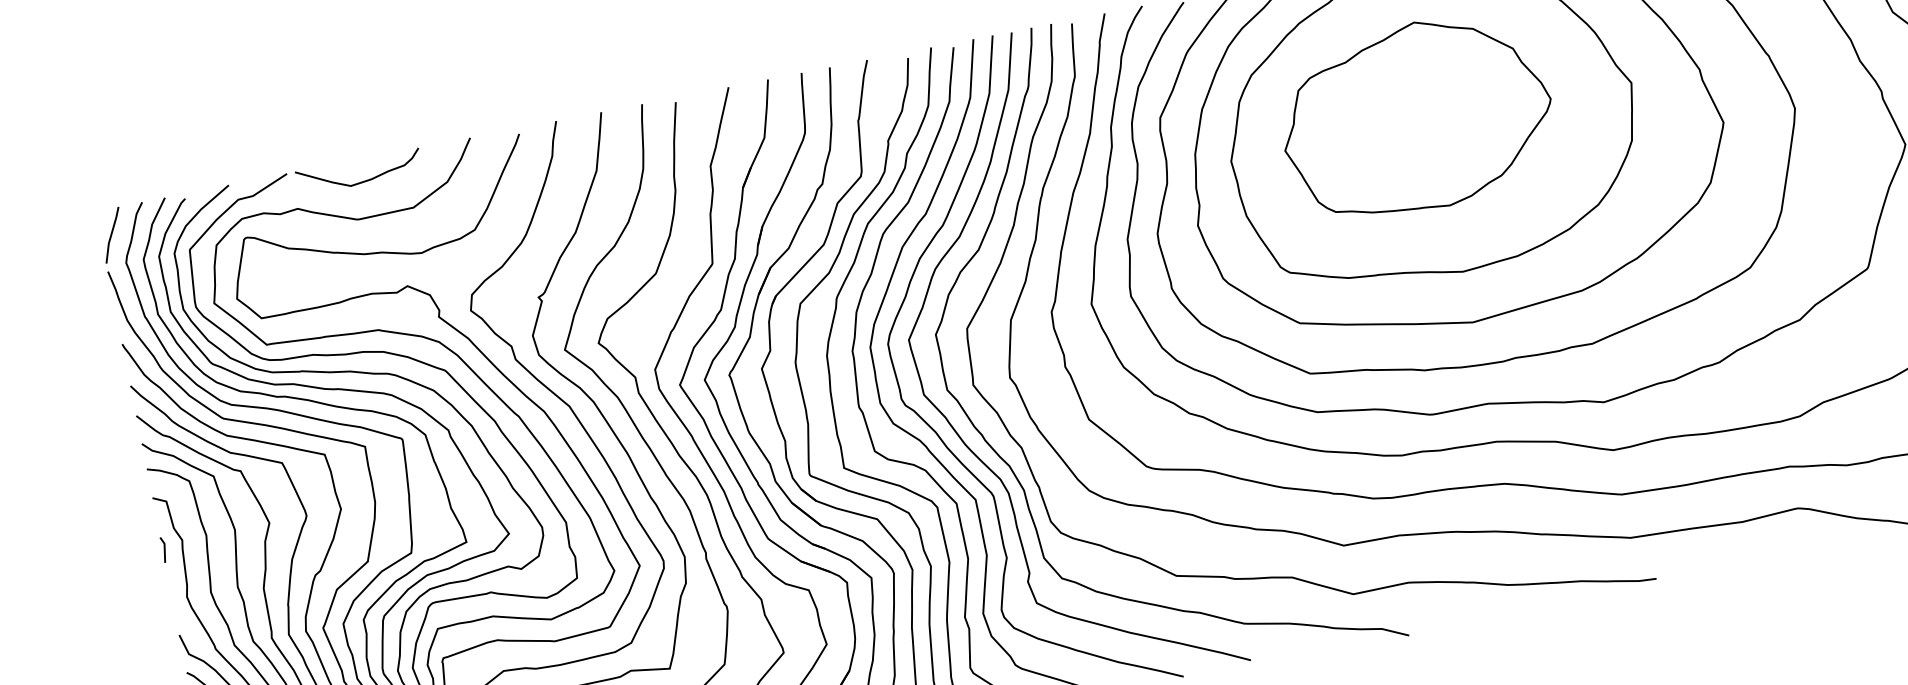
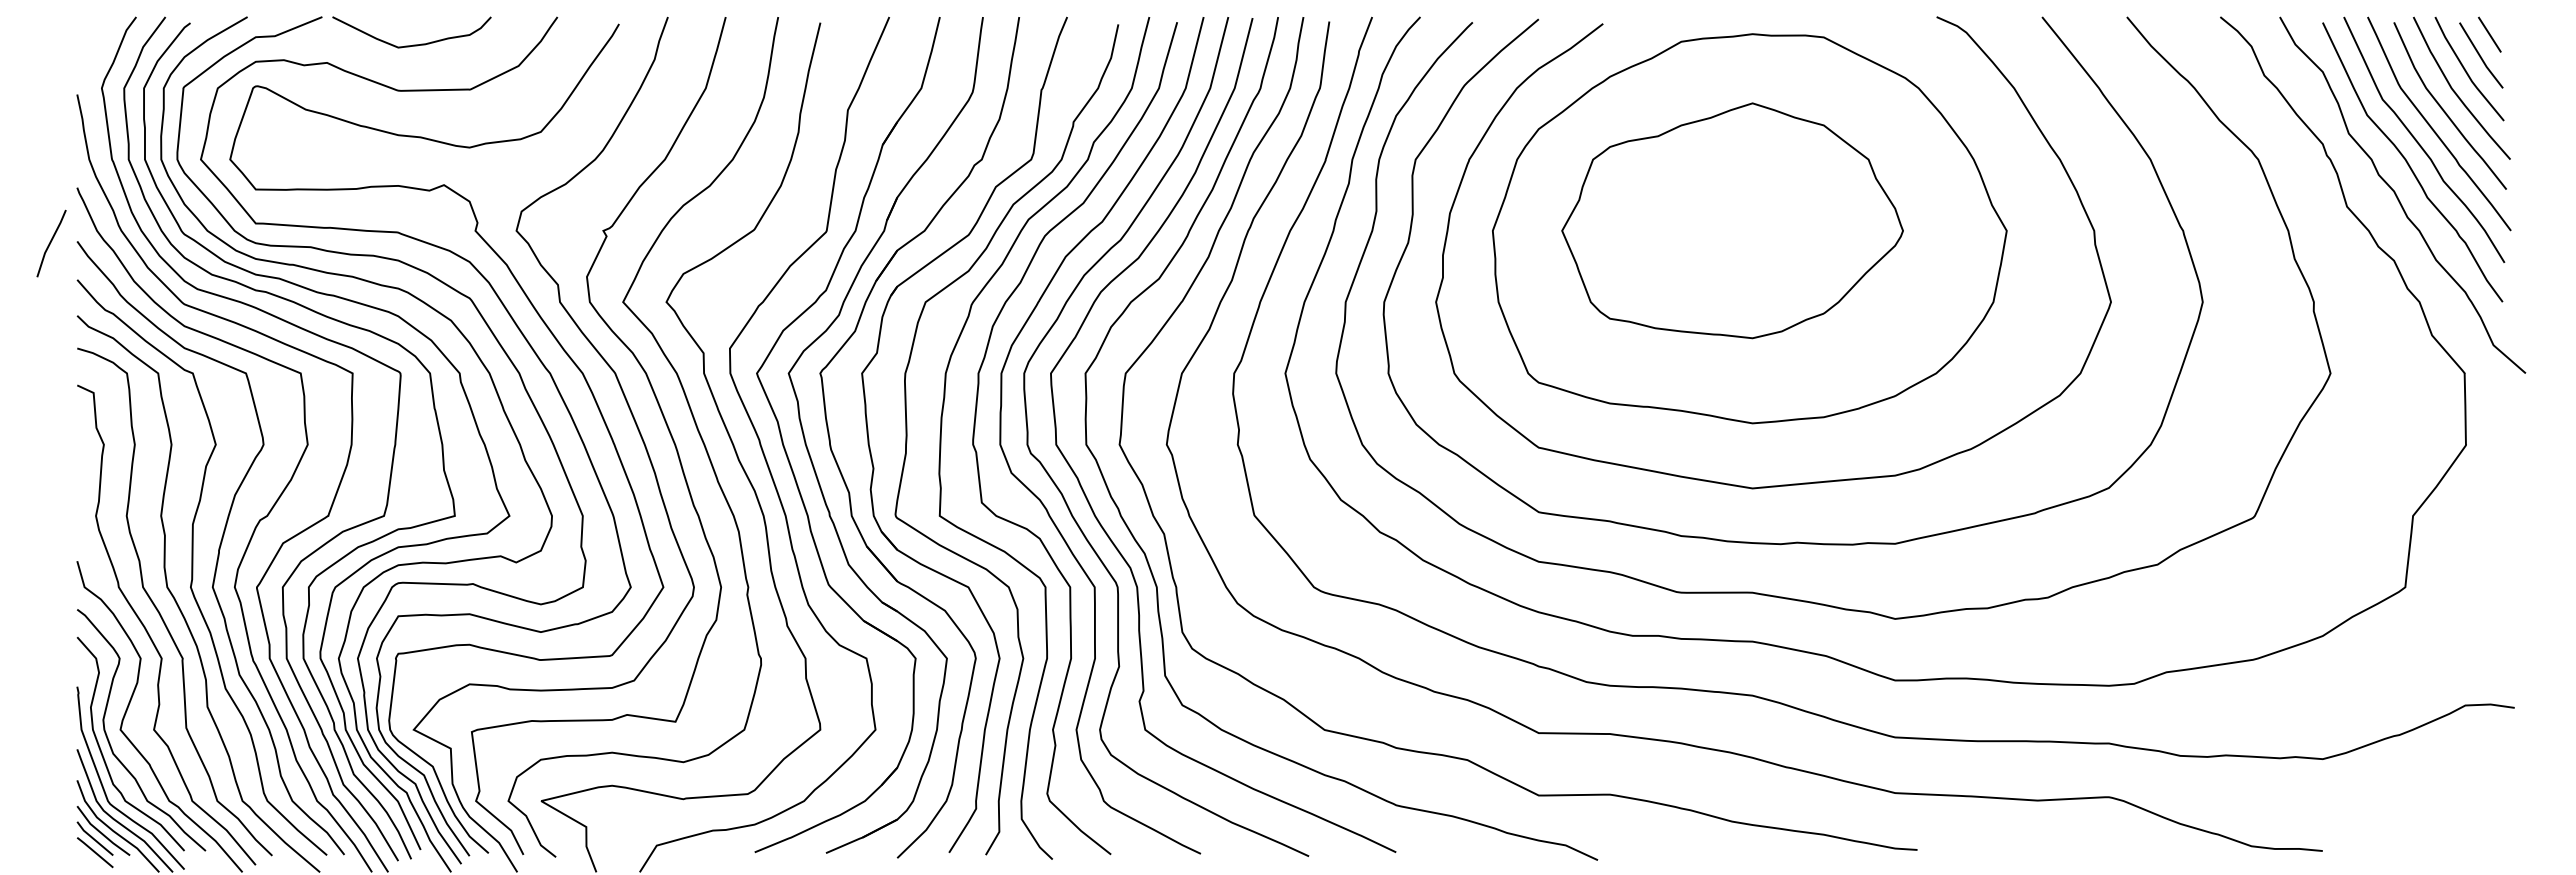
line: (112, 234) -> (51, 242), moved
line: (164, 550) -> (79, 452), removed

